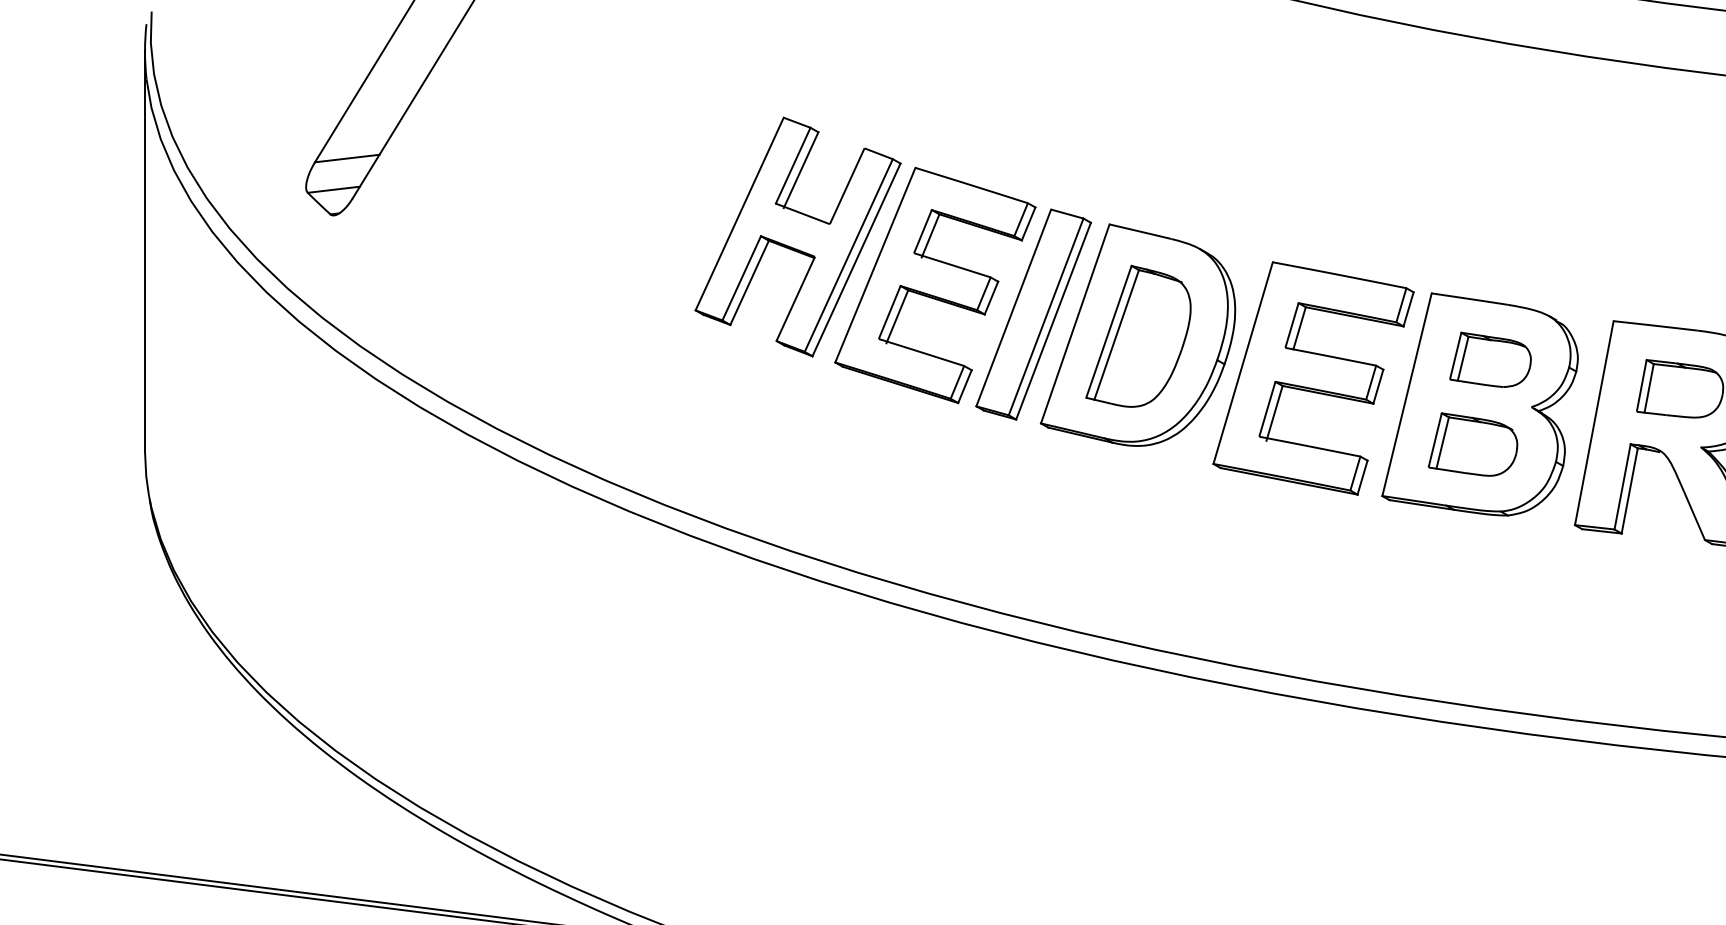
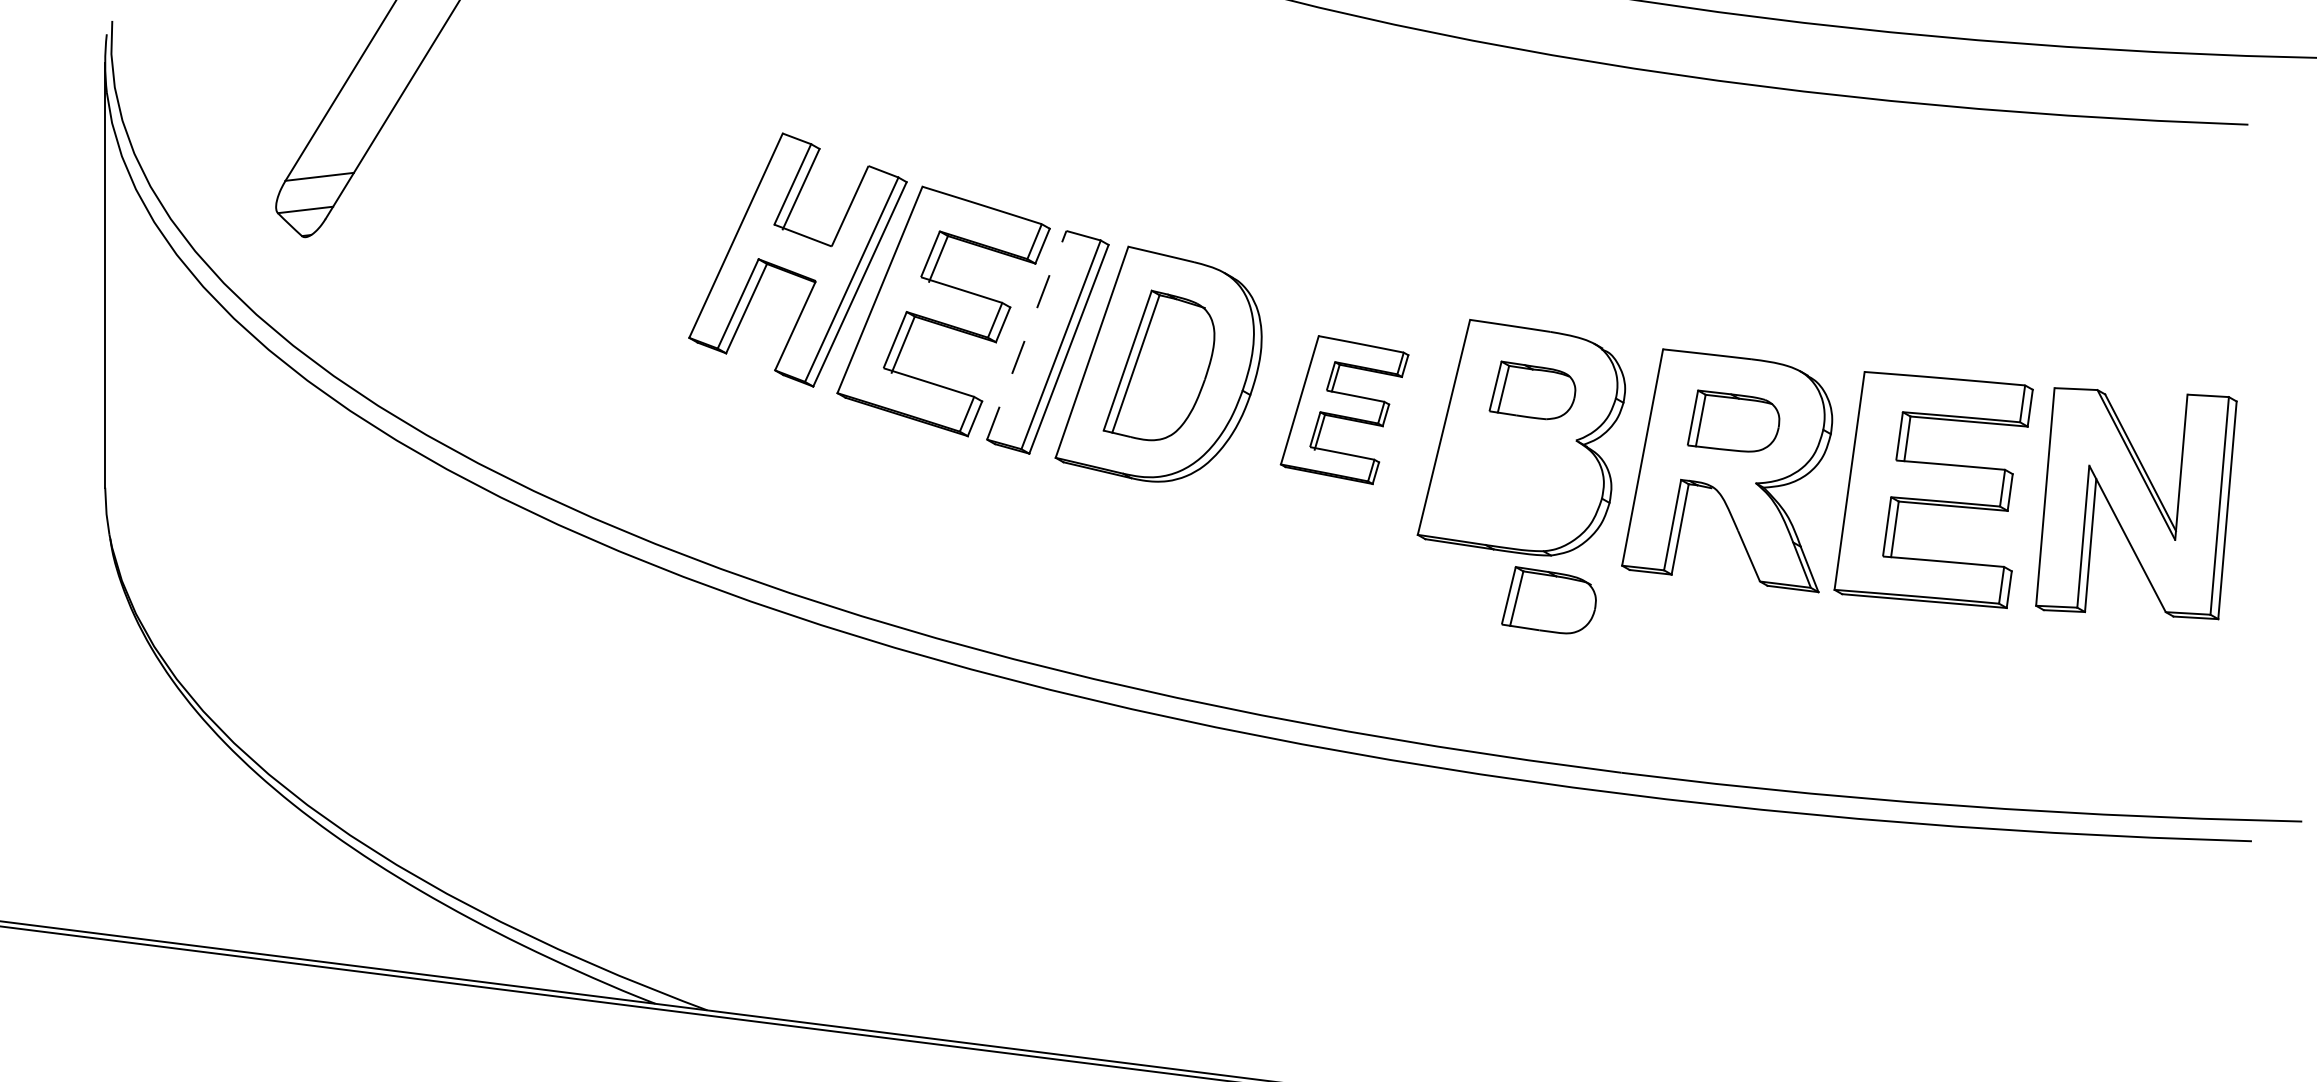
line: (1013, 308) -> (1026, 335), solid -> dashed
part: (1313, 377) -> (1344, 409), size x0.6
part: (1472, 444) -> (1548, 600), moved

